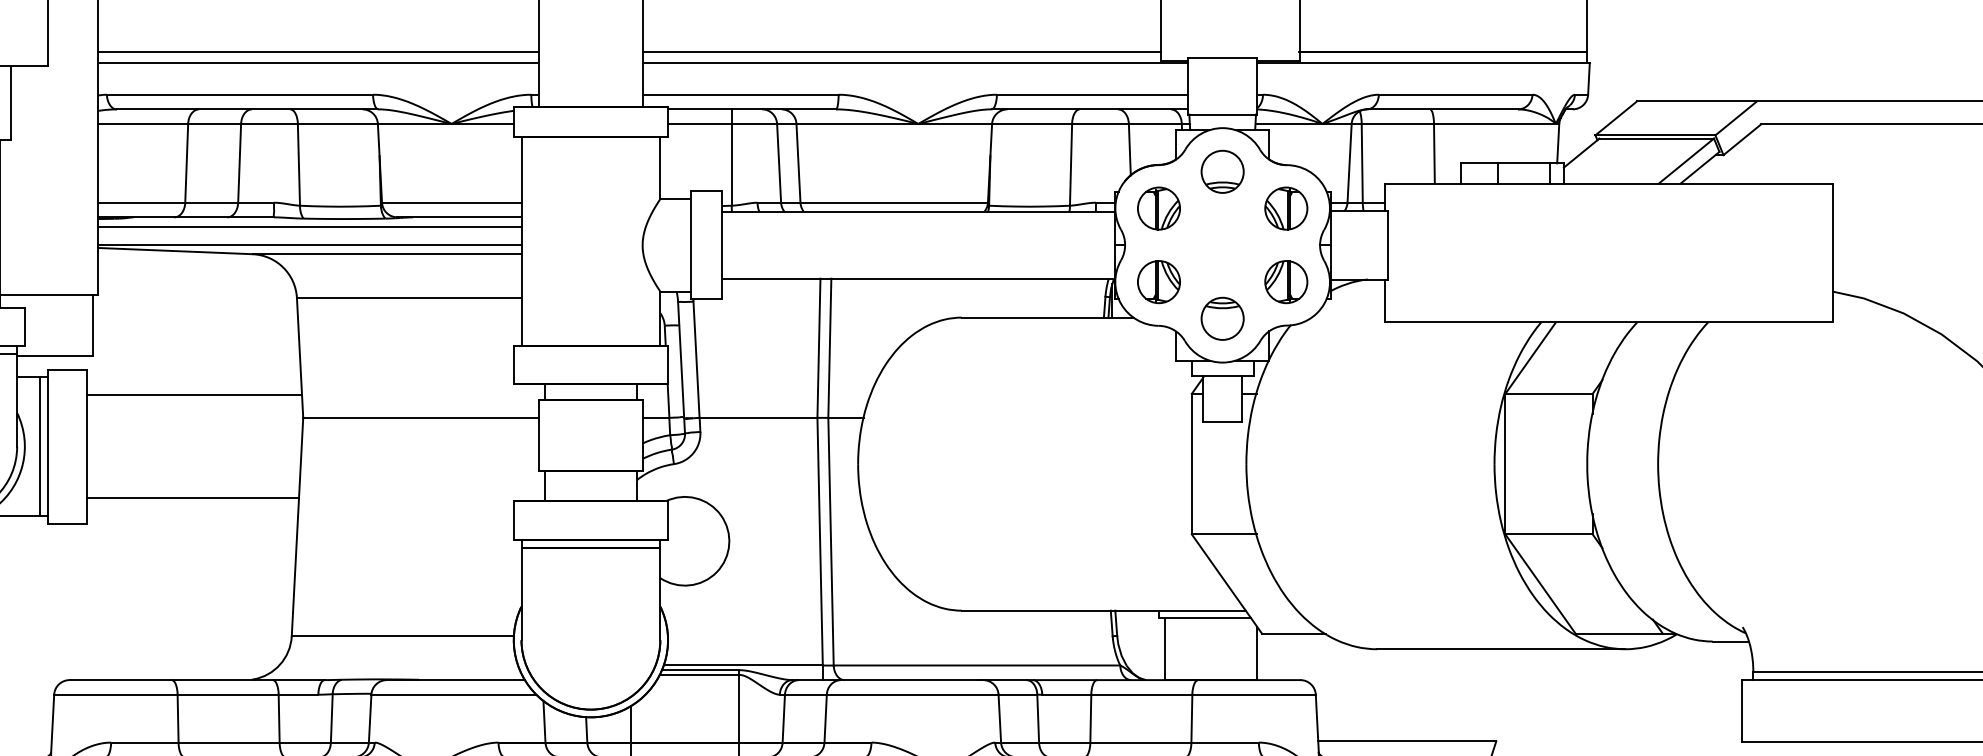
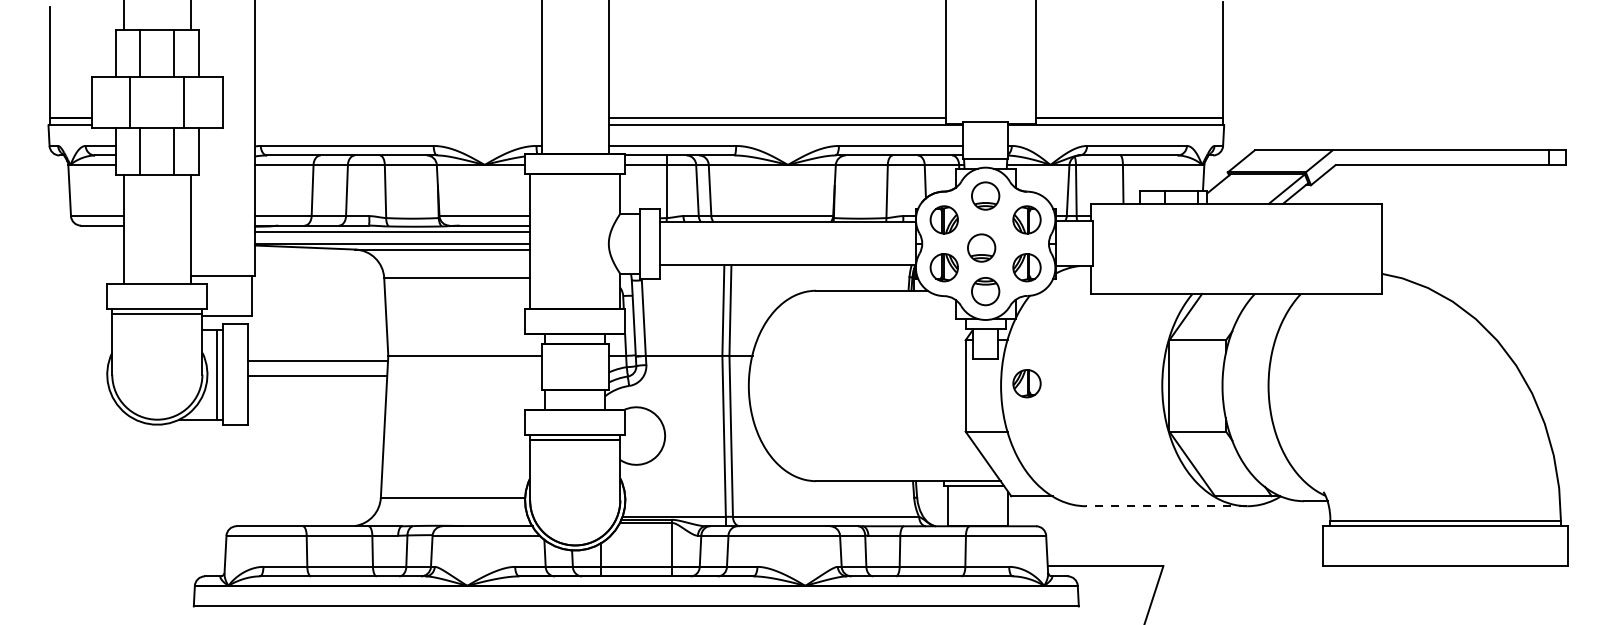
line: (318, 50) -> (398, 117), removed
line: (318, 63) -> (398, 125), removed
part: (1216, 251) -> (981, 247), added
line: (194, 394) -> (317, 360), moved
part: (1285, 460) -> (1026, 383), added
line: (192, 498) -> (316, 376), moved
line: (1501, 649) -> (1166, 506), solid -> dashed

